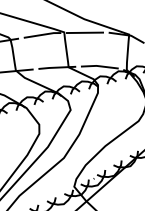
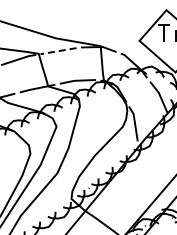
line: (84, 33) -> (58, 51), solid -> dashed

